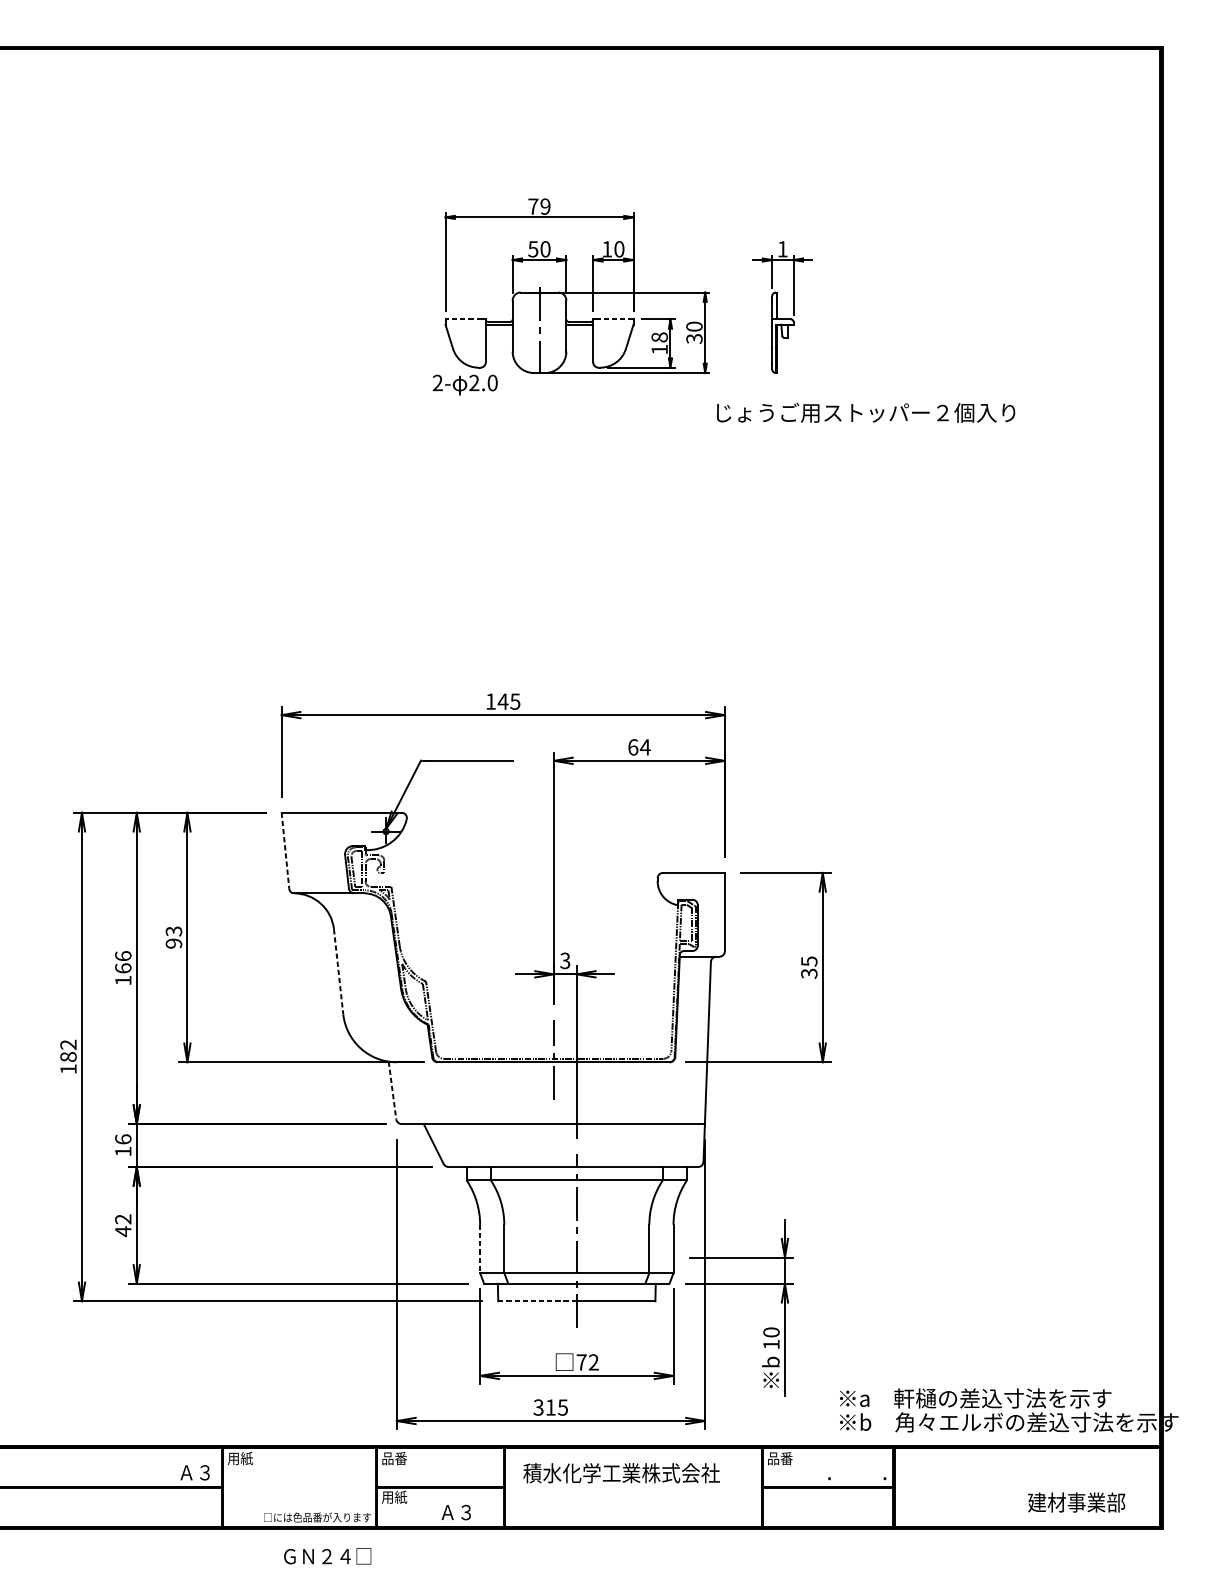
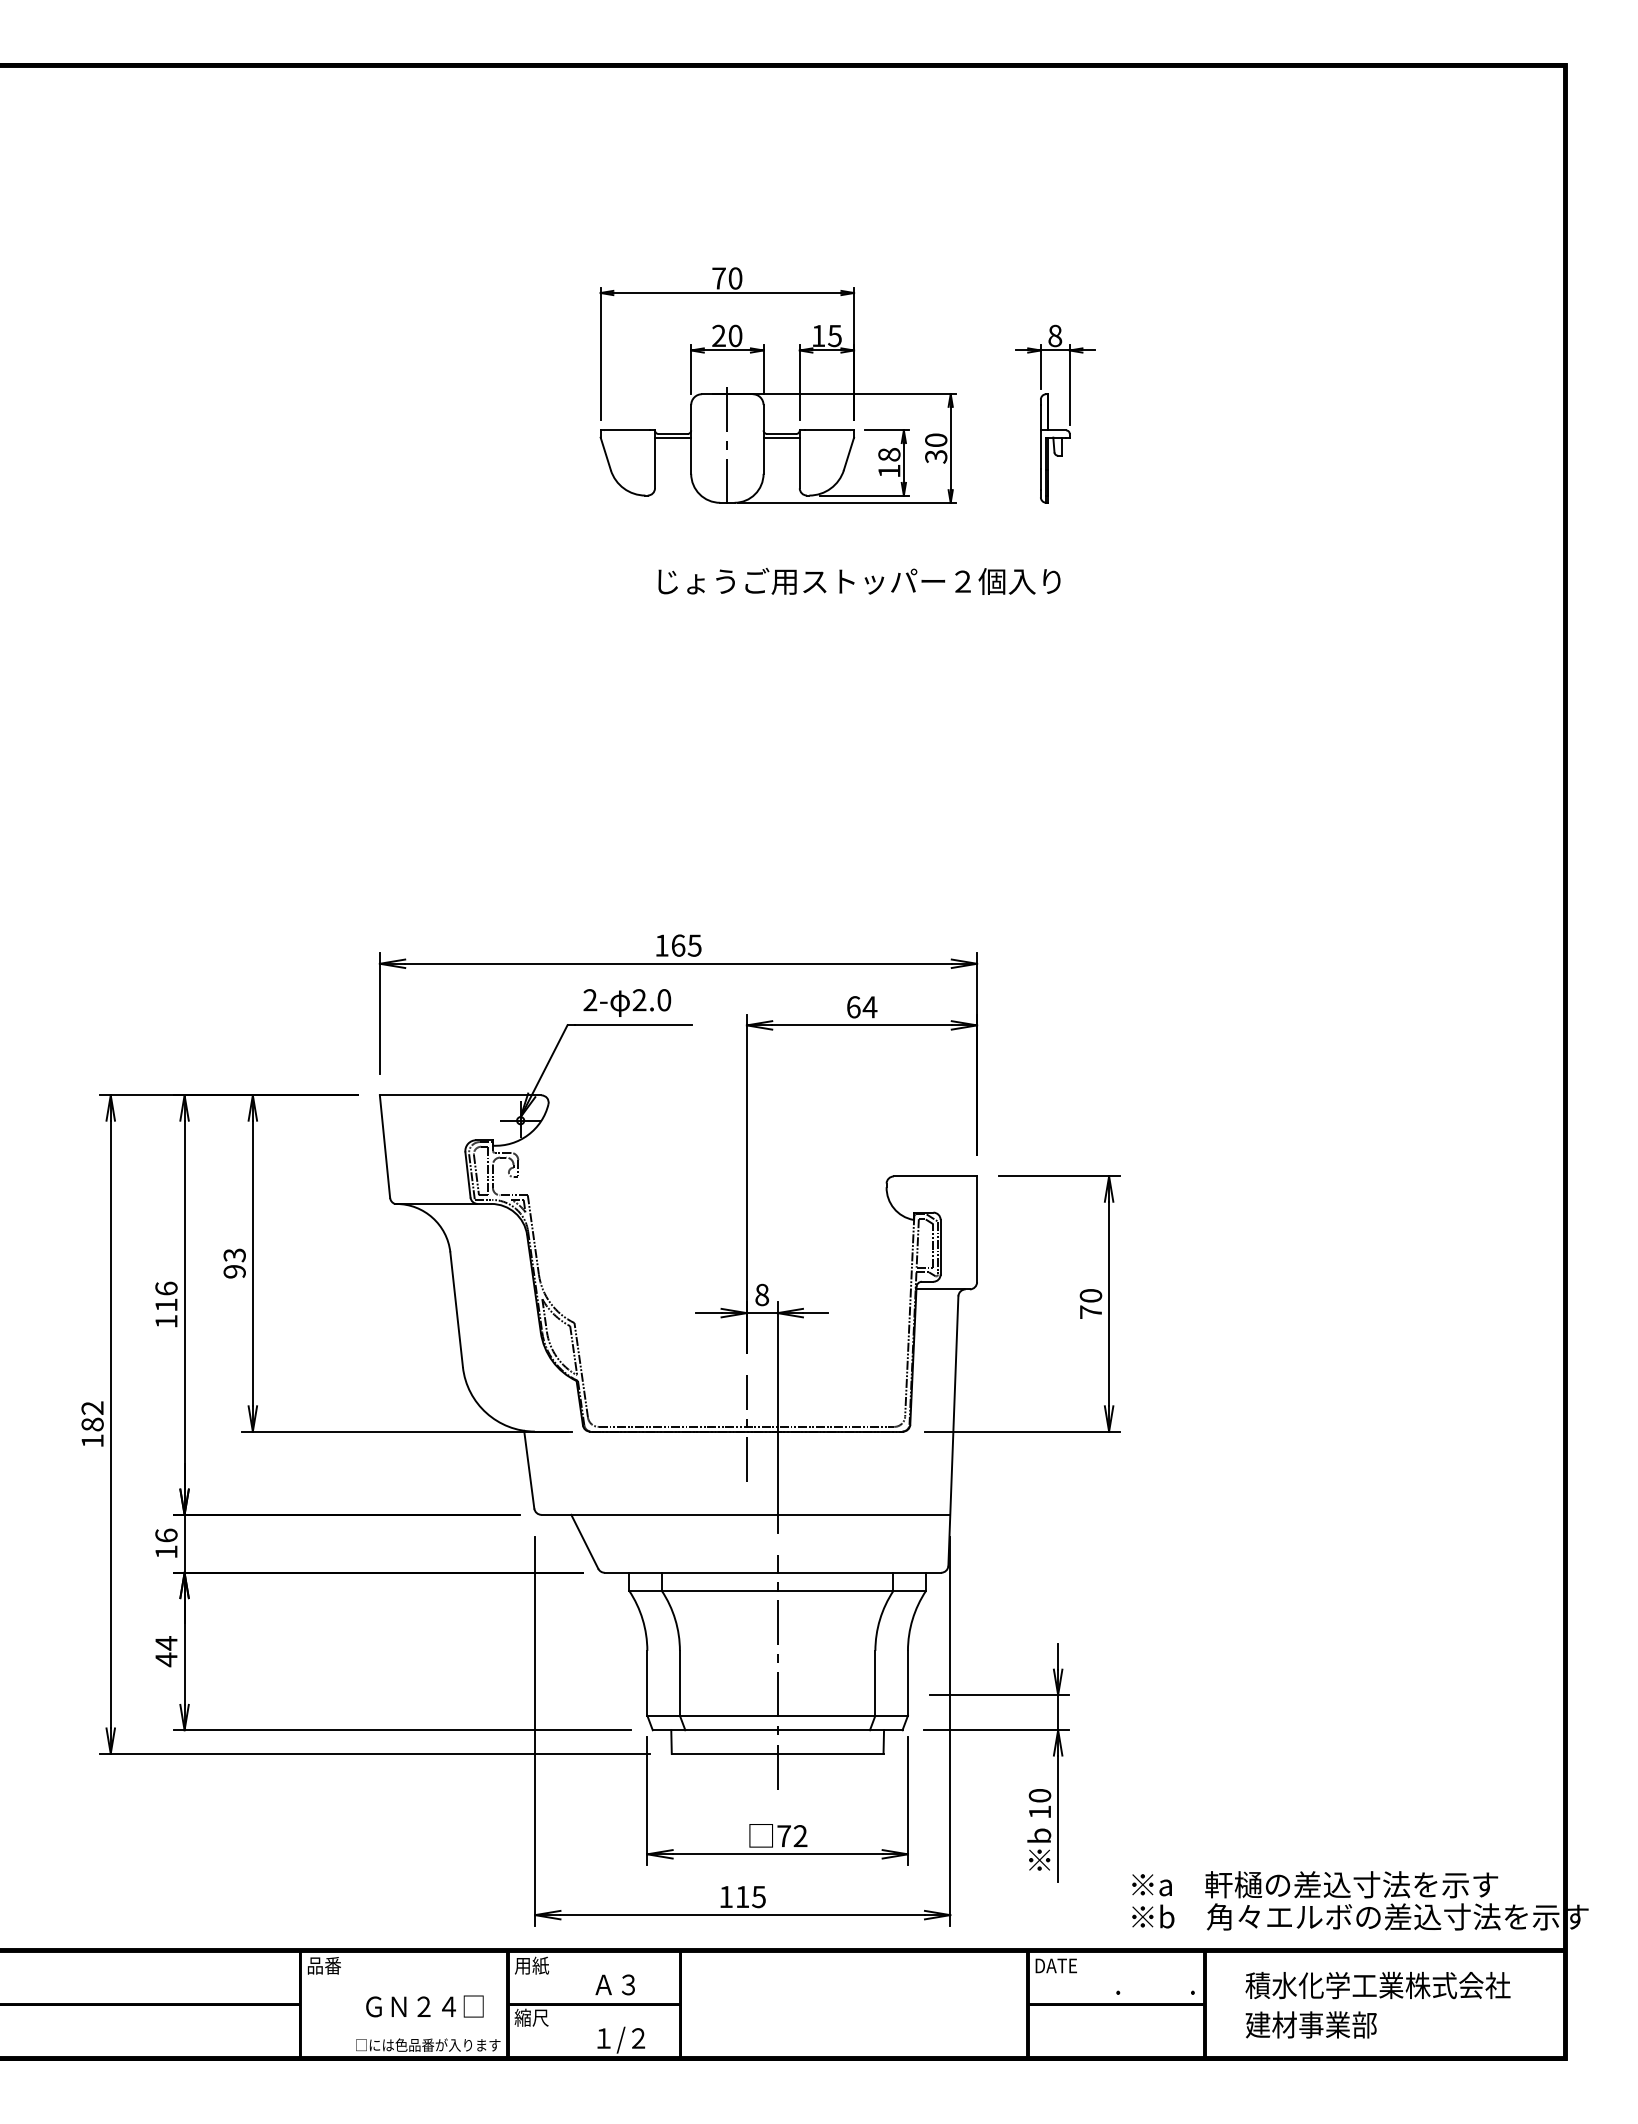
text: (545, 206) -> (735, 278), 79 -> 70
text: (532, 248) -> (718, 335), 50 -> 20
text: (619, 248) -> (834, 335), 10 -> 15
text: (782, 248) -> (1055, 335), 1 -> 8
line: (463, 319) -> (624, 430), dashed -> solid
line: (615, 319) -> (829, 430), dashed -> solid
text: (465, 384) -> (627, 1002), moved
text: (866, 412) -> (859, 581), moved
text: (502, 701) -> (677, 945), 145 -> 165
line: (285, 851) -> (385, 1147), dashed -> solid
text: (565, 960) -> (762, 1294), 3 -> 8
text: (123, 967) -> (166, 1304), 166 -> 116
text: (808, 967) -> (1090, 1304), 35 -> 70
line: (338, 971) -> (456, 1309), dashed -> solid
line: (392, 1091) -> (529, 1470), dashed -> solid
text: (123, 1219) -> (166, 1643), 42 -> 44
line: (480, 1249) -> (647, 1683), dashed -> solid
line: (537, 1301) -> (724, 1753), dashed -> solid
text: (538, 1407) -> (725, 1896), 315 -> 115
text: (240, 1458) -> (324, 1965), 用紙 -> 品番
text: (394, 1458) -> (531, 1965), 品番 -> 用紙
text: (782, 1458) -> (1055, 1965), 品番 -> DATE
text: (194, 1472) -> (614, 1984), moved
text: (621, 1473) -> (1377, 1985), moved
text: (394, 1496) -> (531, 2017), 用紙 -> 縮尺
text: (1076, 1502) -> (1310, 2024), moved
text: (460, 1513) -> (620, 2039), Ａ３ -> １/２
text: (327, 1556) -> (424, 2006), moved

